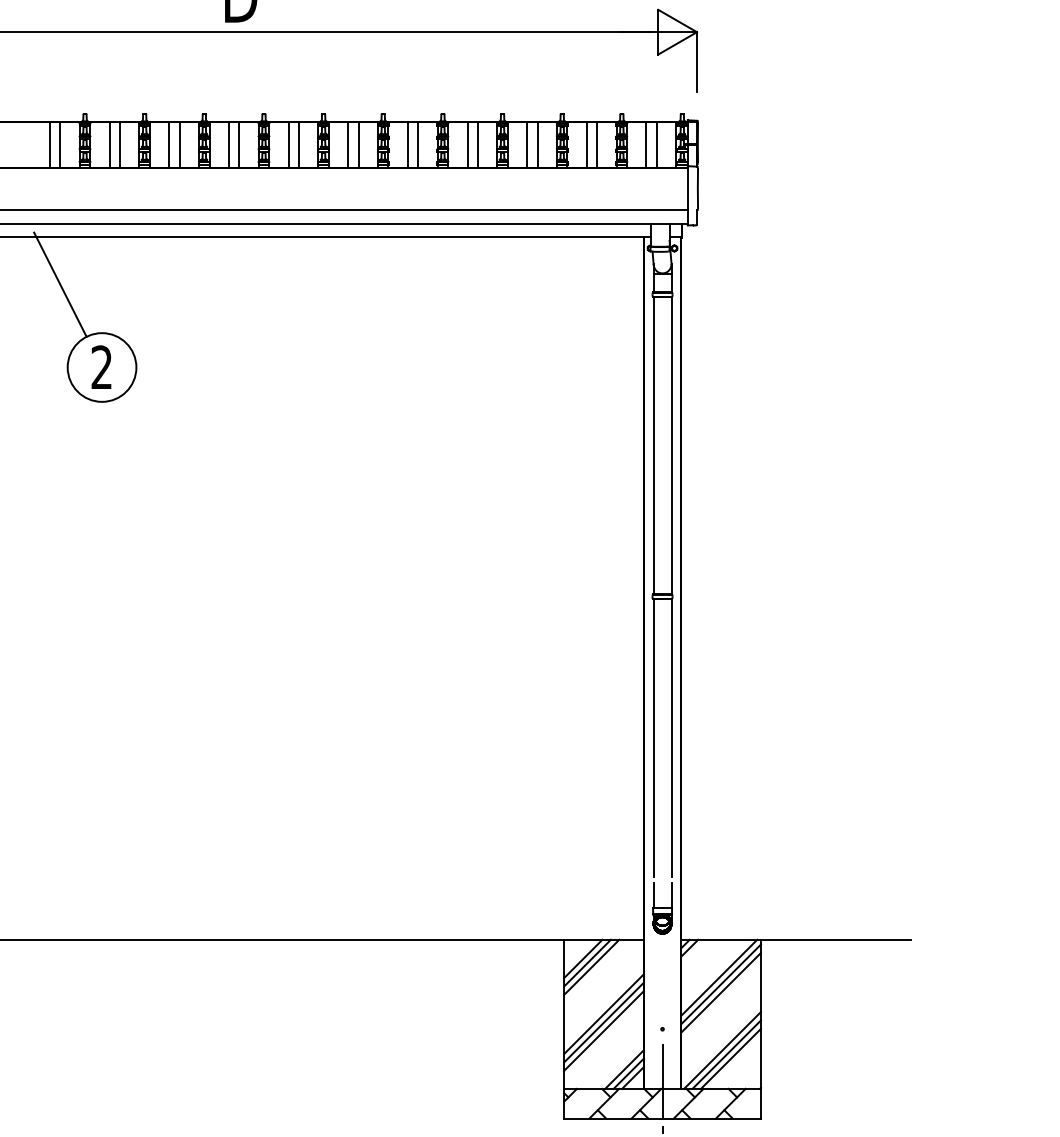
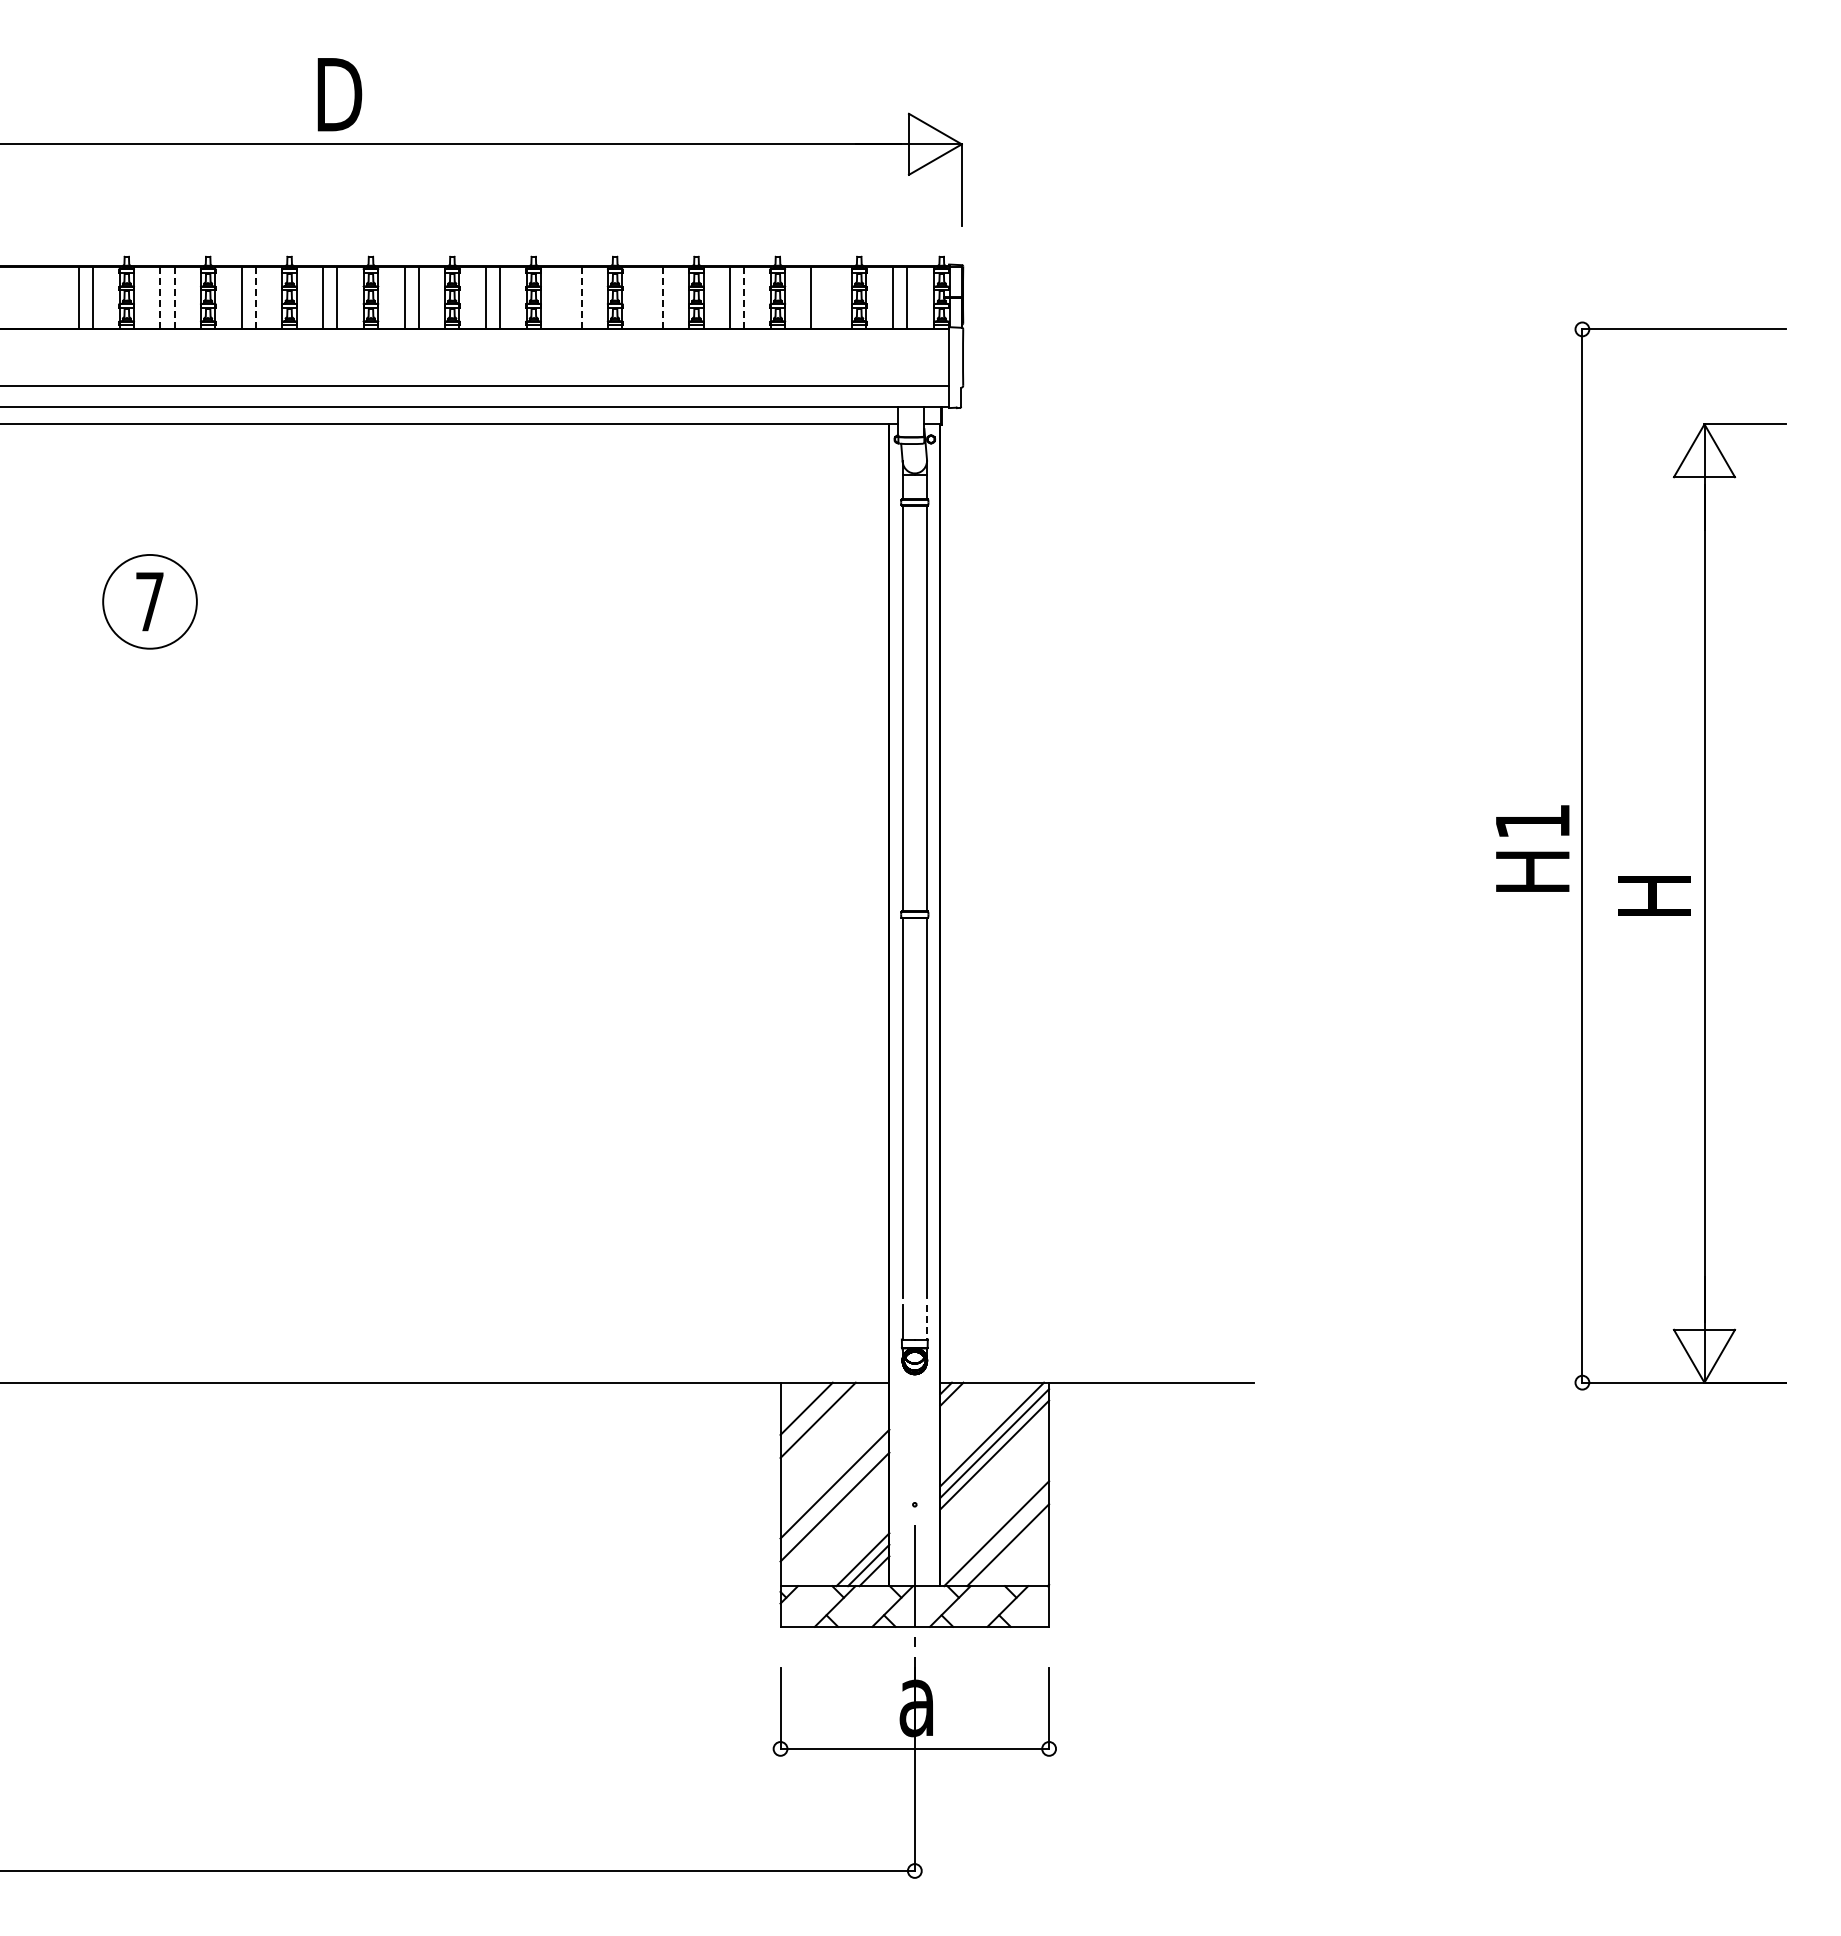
line: (109, 145) -> (160, 298), solid -> dashed
line: (119, 145) -> (174, 298), solid -> dashed
line: (180, 145) -> (256, 298), solid -> dashed
line: (408, 145) -> (567, 298), removed
line: (418, 145) -> (581, 298), solid -> dashed
line: (467, 145) -> (648, 298), removed
line: (477, 145) -> (662, 298), solid -> dashed
line: (537, 145) -> (744, 298), solid -> dashed
line: (597, 145) -> (825, 298), removed
line: (59, 284) -> (92, 488), removed
text: (101, 367) -> (149, 601), 2 -> 7
line: (671, 895) -> (927, 1322), solid -> dashed
line: (587, 963) -> (812, 1414), removed
line: (603, 1022) -> (834, 1495), removed
line: (726, 1054) -> (1002, 1539), removed

